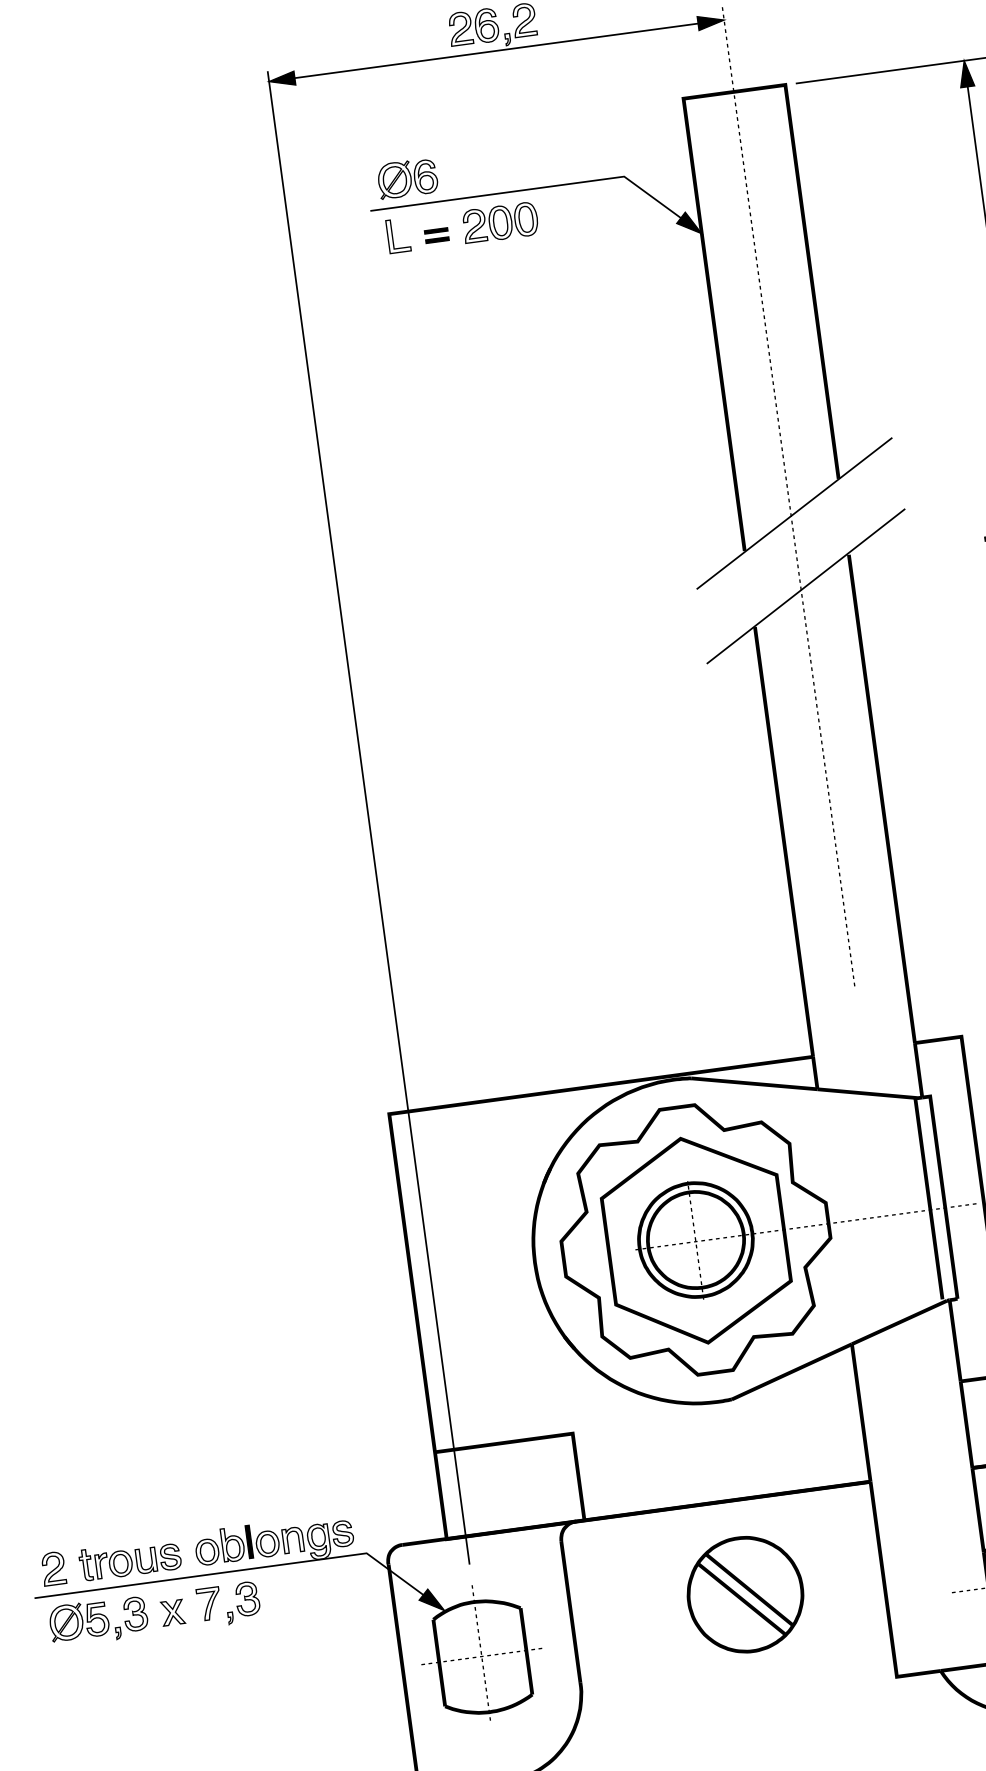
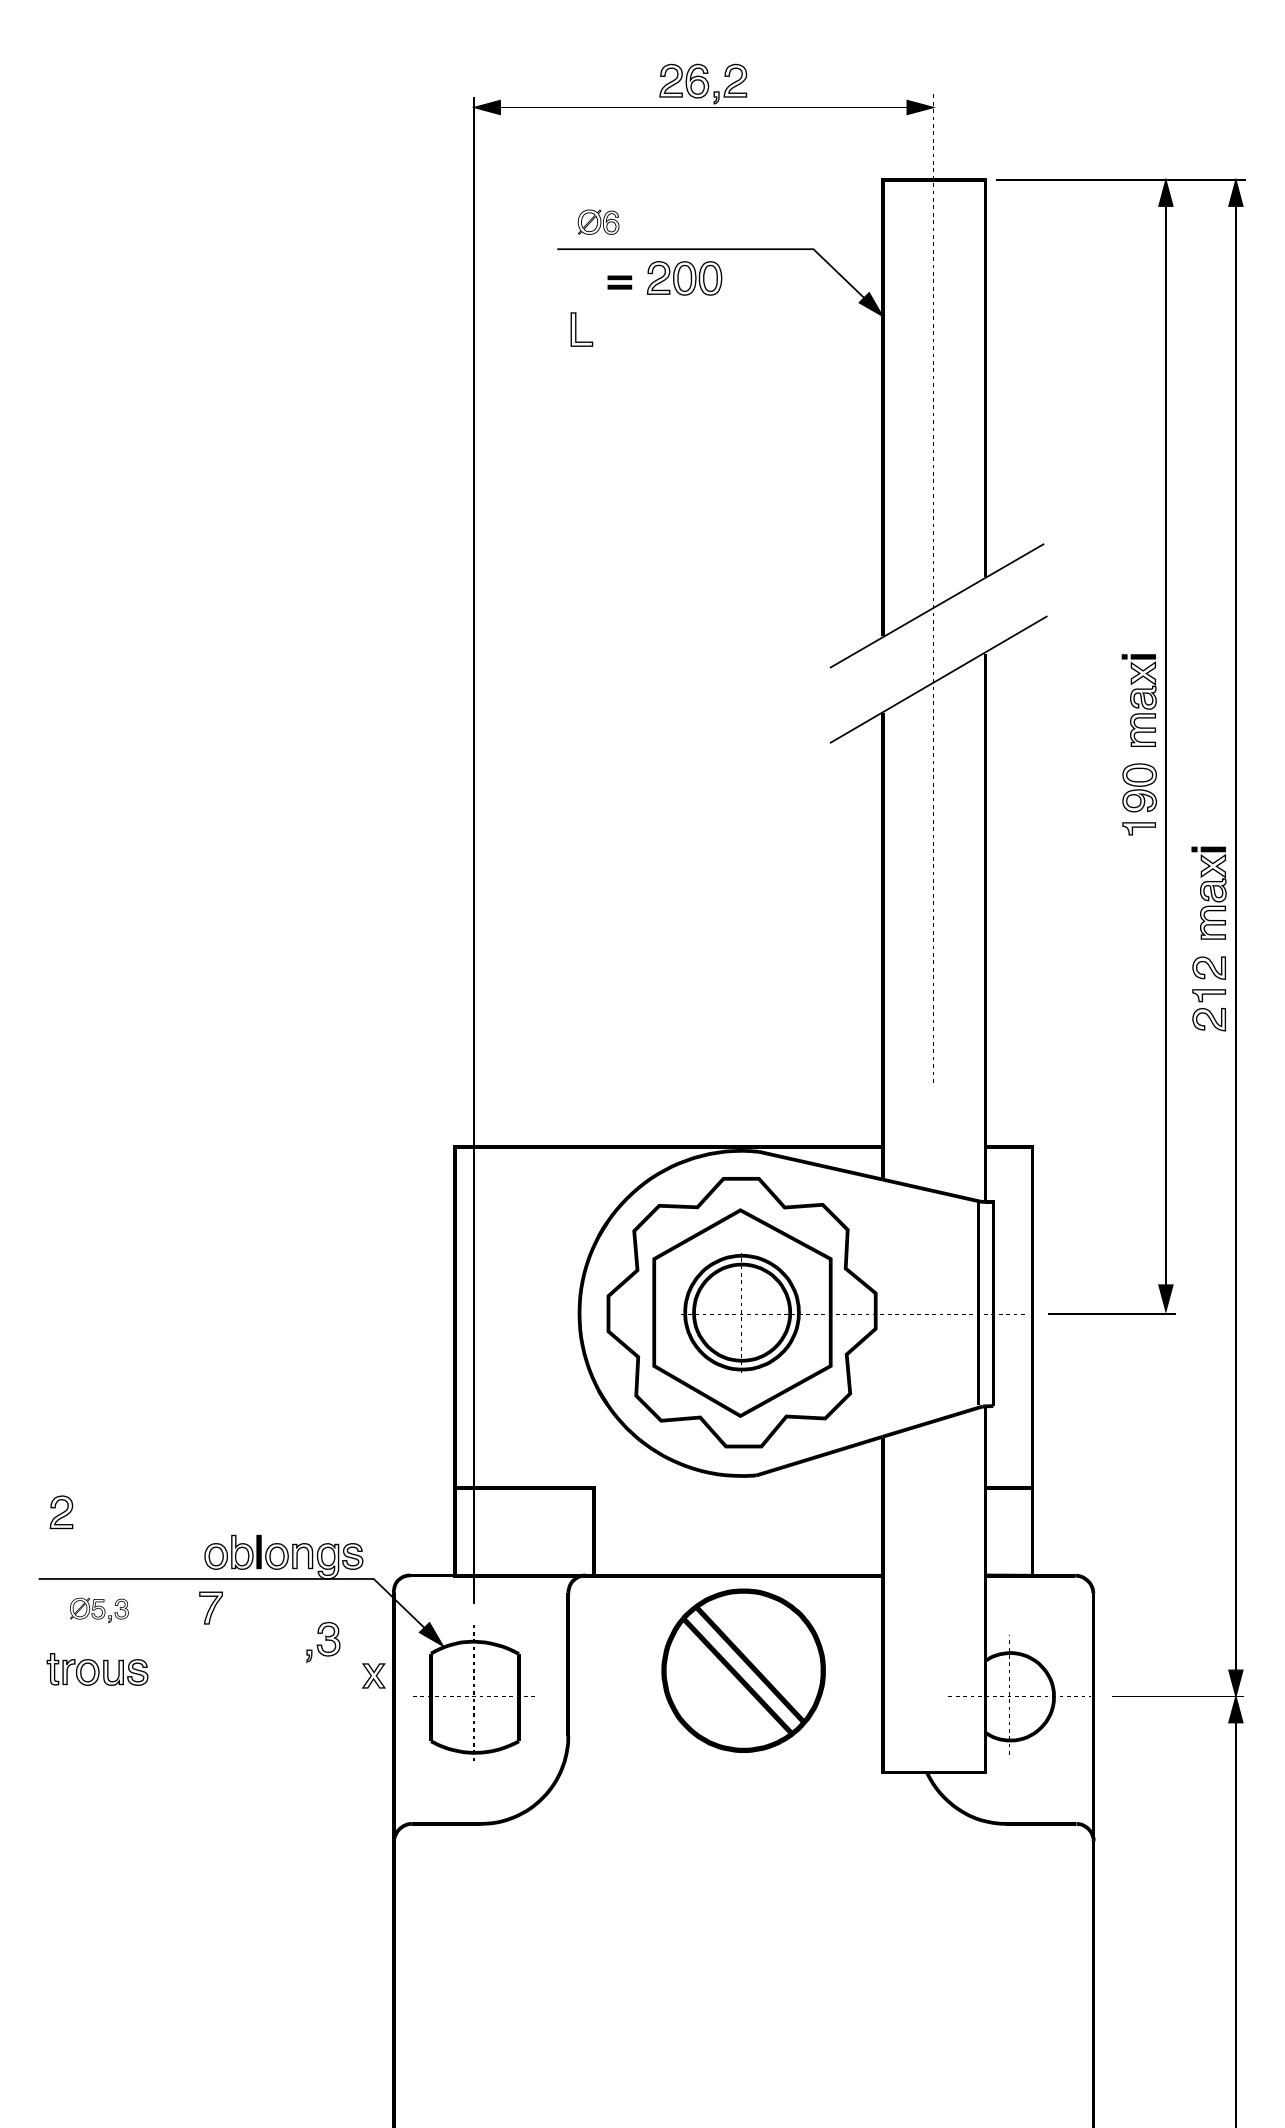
part: (407, 178) -> (598, 222), size x0.7
part: (398, 235) -> (581, 329), moved
part: (130, 1559) -> (97, 1669), moved
part: (53, 1568) -> (61, 1512), moved
part: (745, 1594) -> (743, 1670), size x1.4
part: (242, 1602) -> (323, 1642), moved
part: (172, 1612) -> (373, 1675), moved
part: (99, 1621) -> (99, 1610), size x0.6

